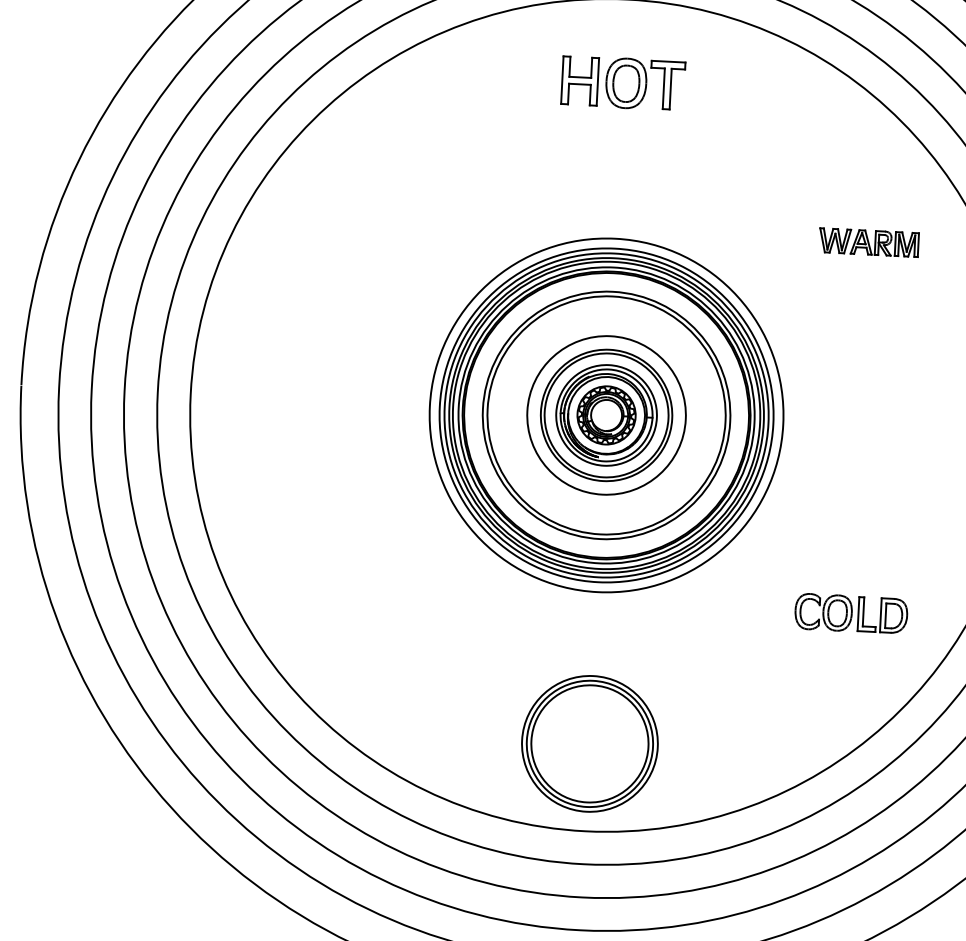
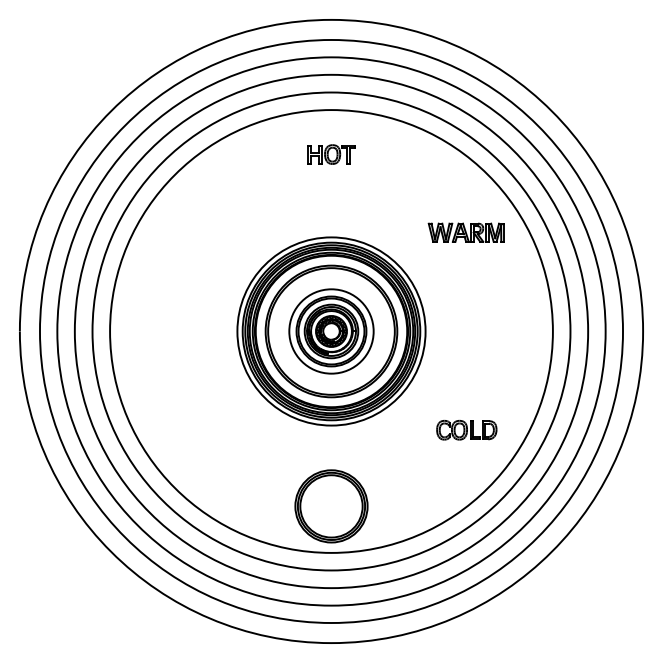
part: (623, 83) -> (331, 154), size x0.71
part: (867, 242) -> (465, 232), size x1.43

